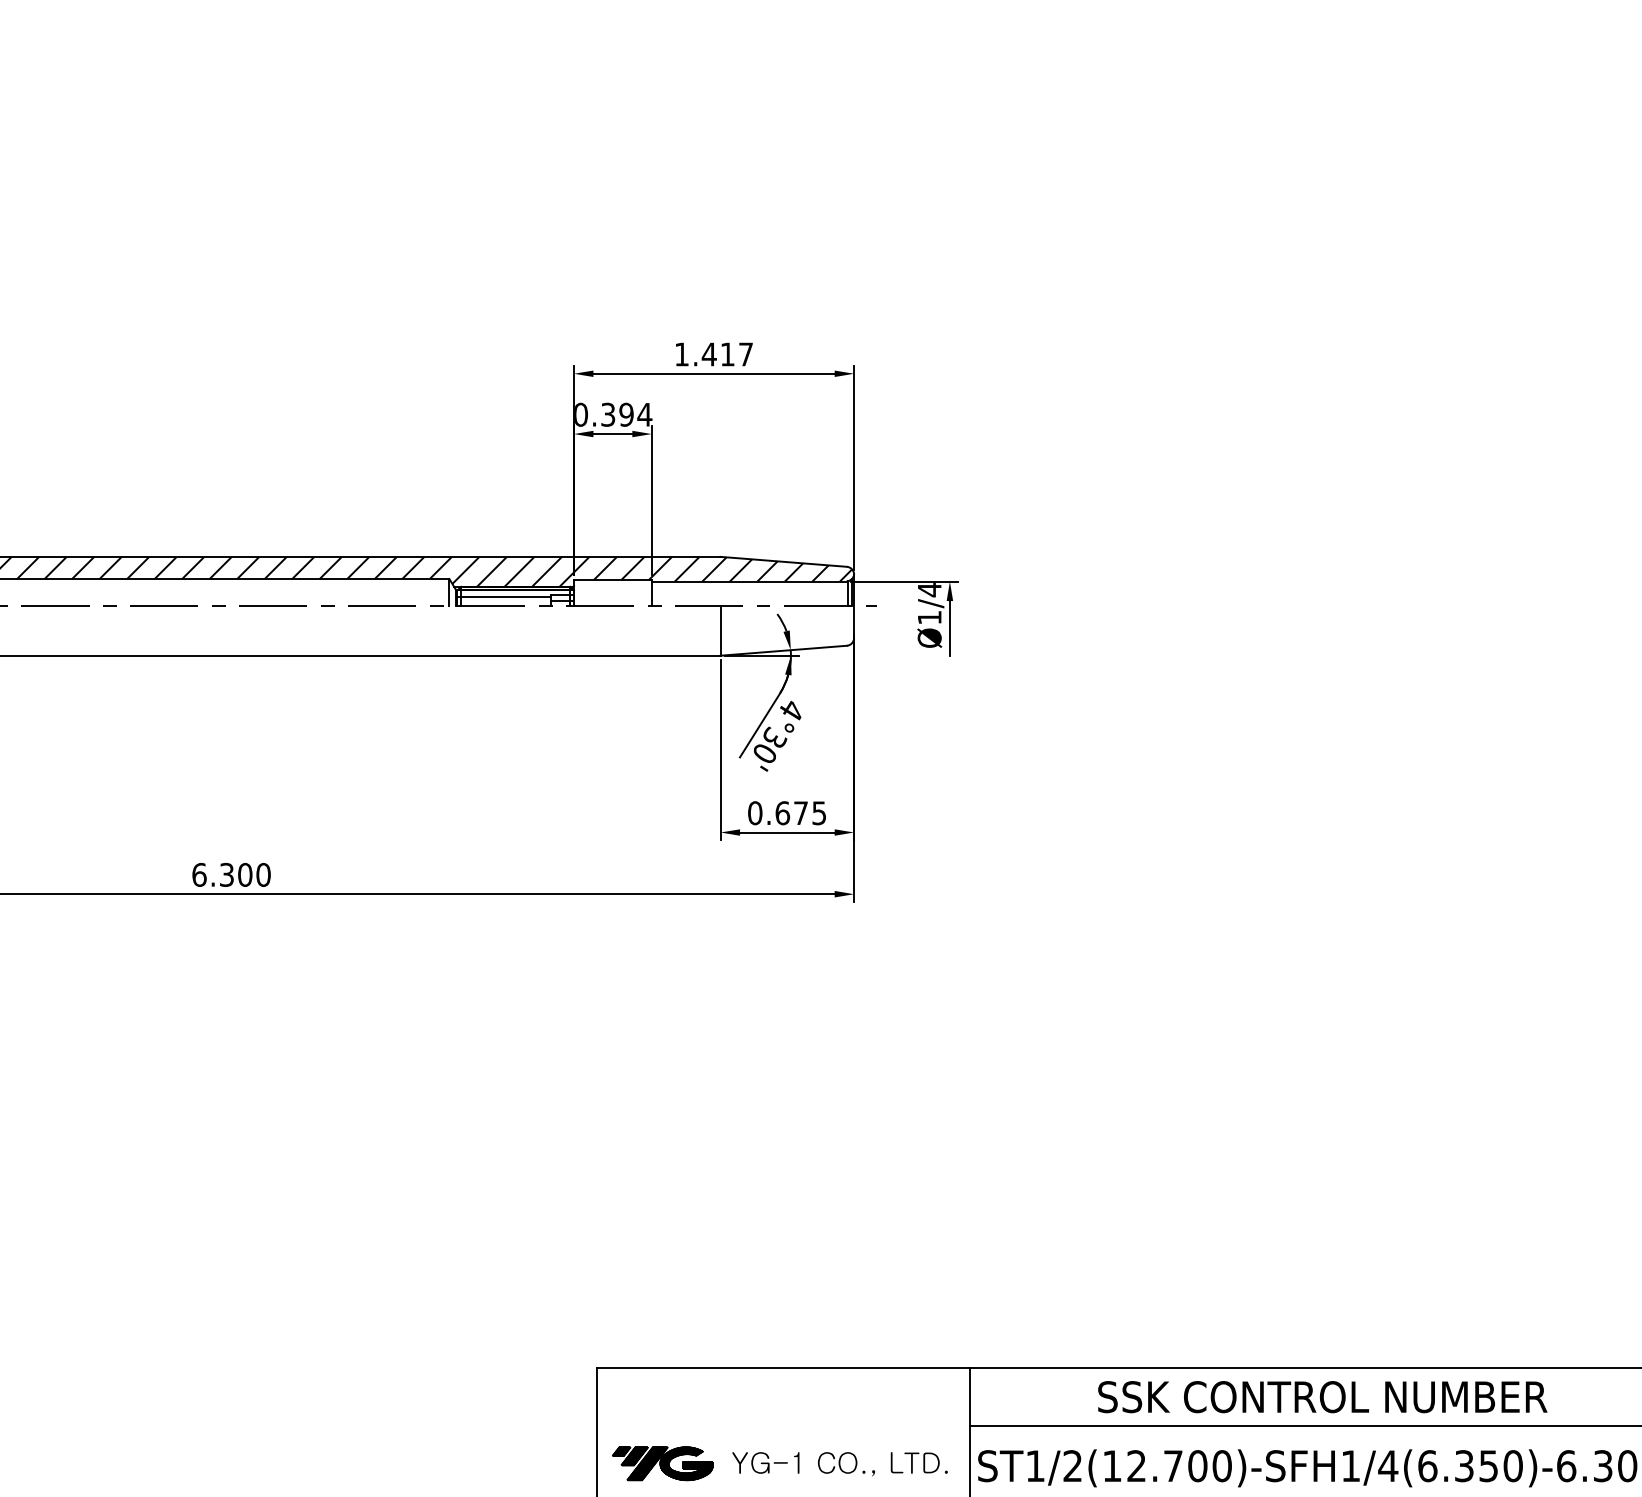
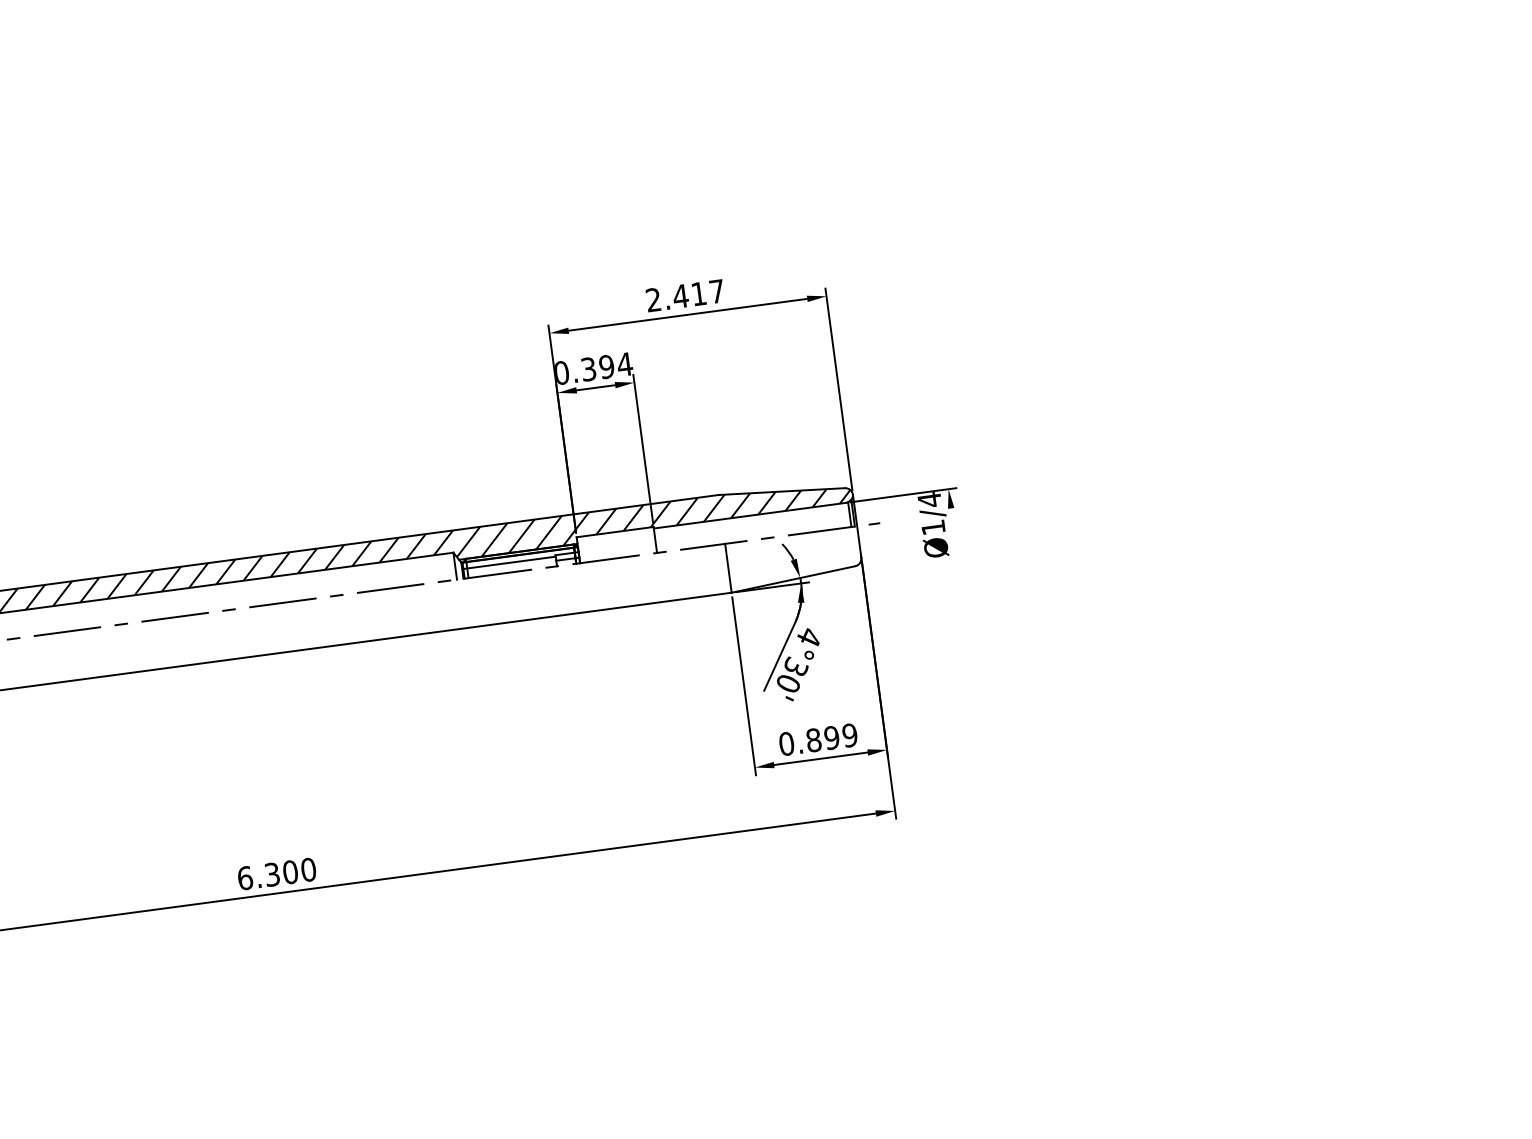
text: (681, 354) -> (653, 300), 1.417 -> 2.417
line: (949, 628) -> (954, 535), removed
text: (800, 813) -> (831, 738), 0.675 -> 0.899

